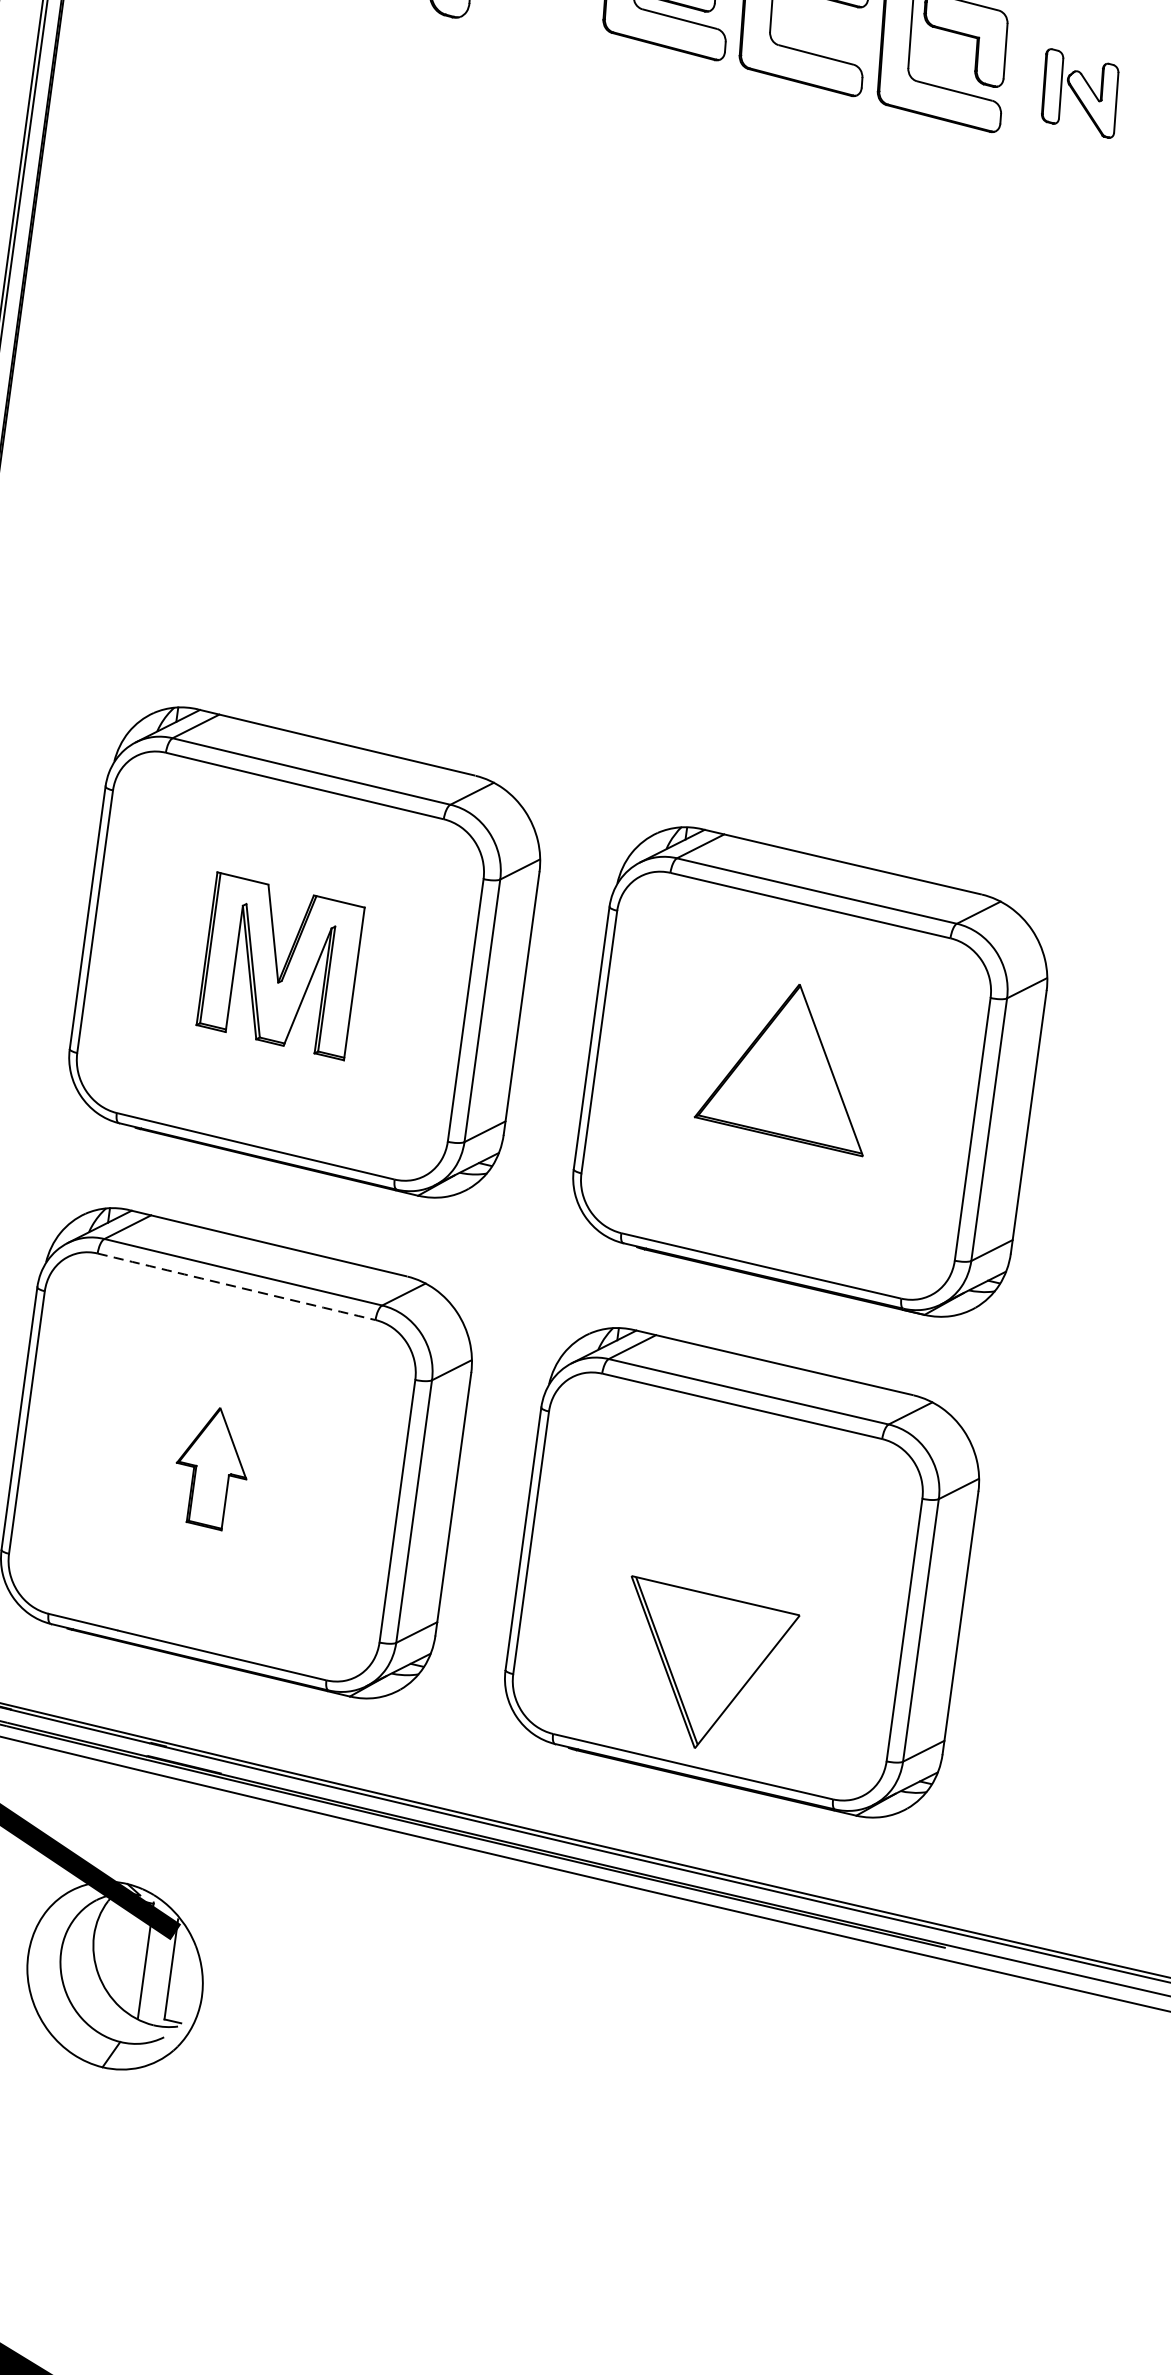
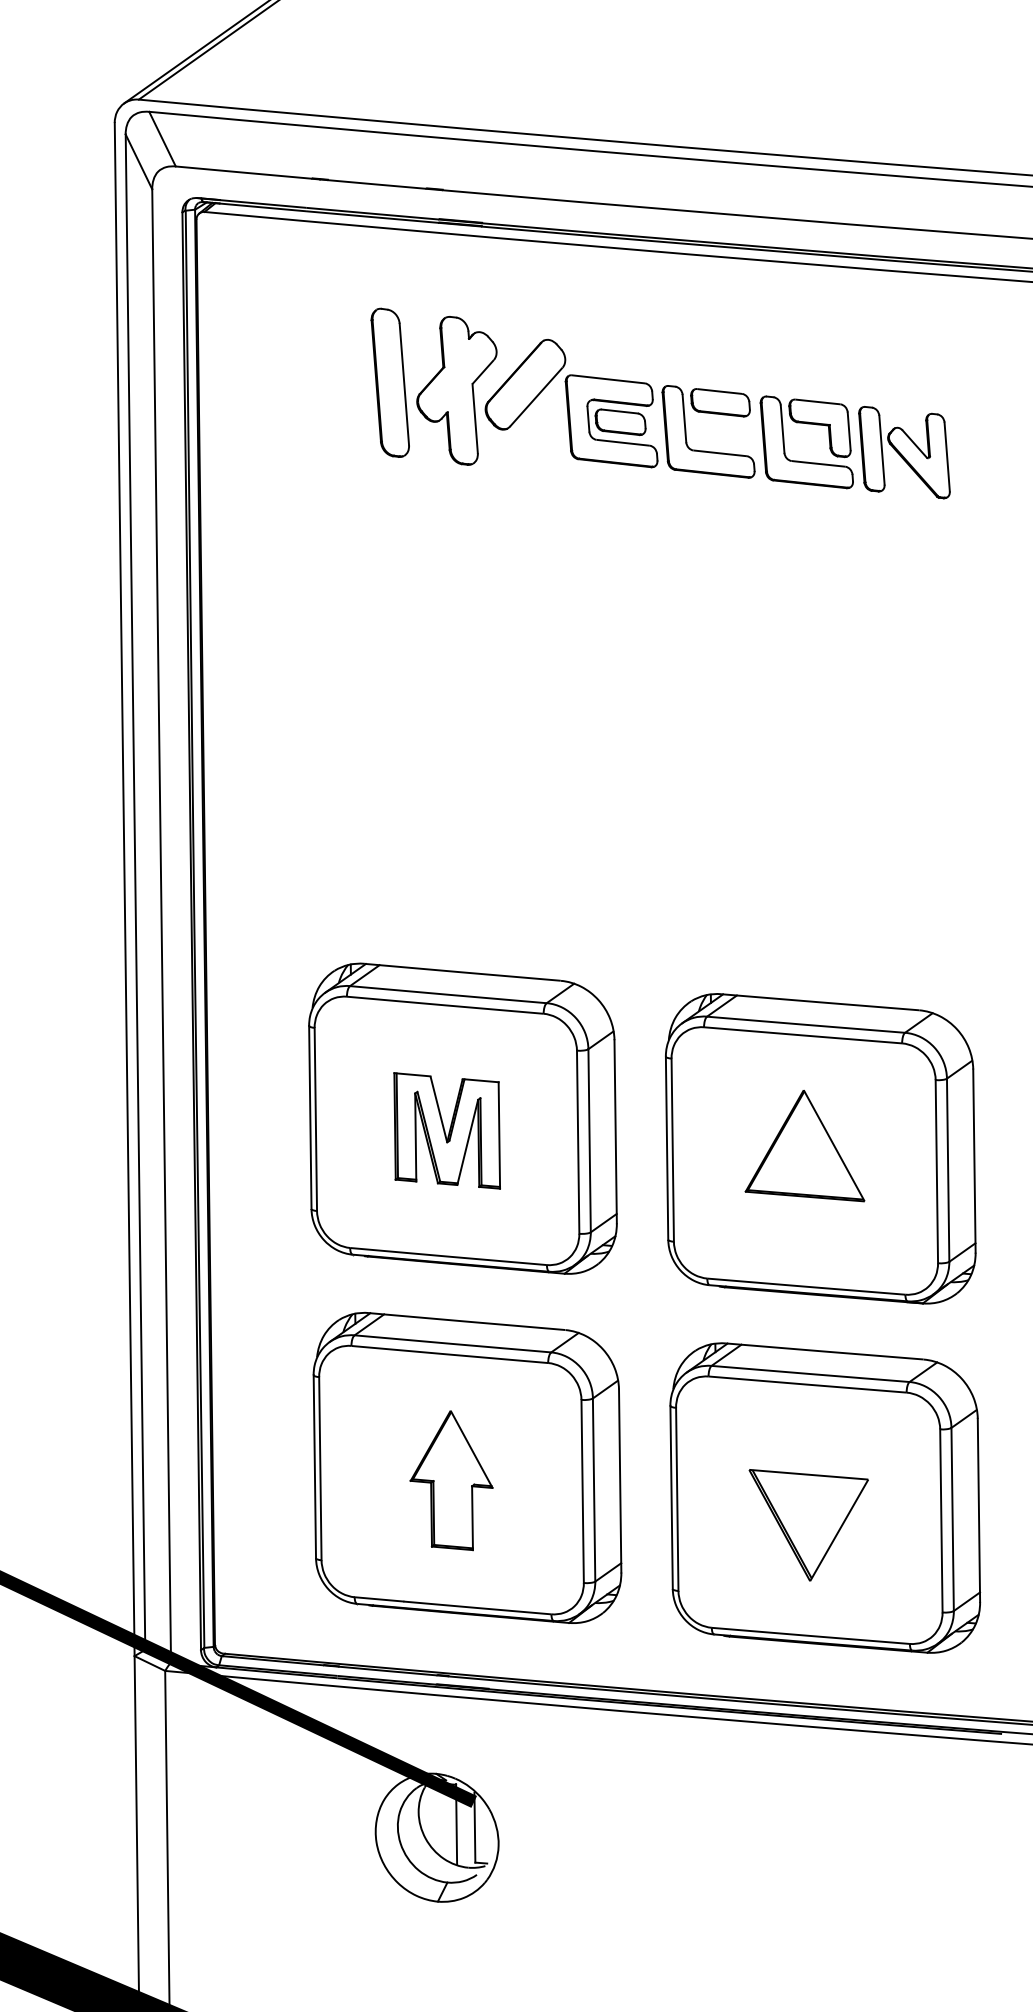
part: (1080, 93) -> (904, 452), size x1.67
arc: (236, 1286) -> (449, 1354), dashed -> solid
part: (212, 1467) -> (451, 1480), size x1.67
part: (704, 1668) -> (808, 1525), moved

